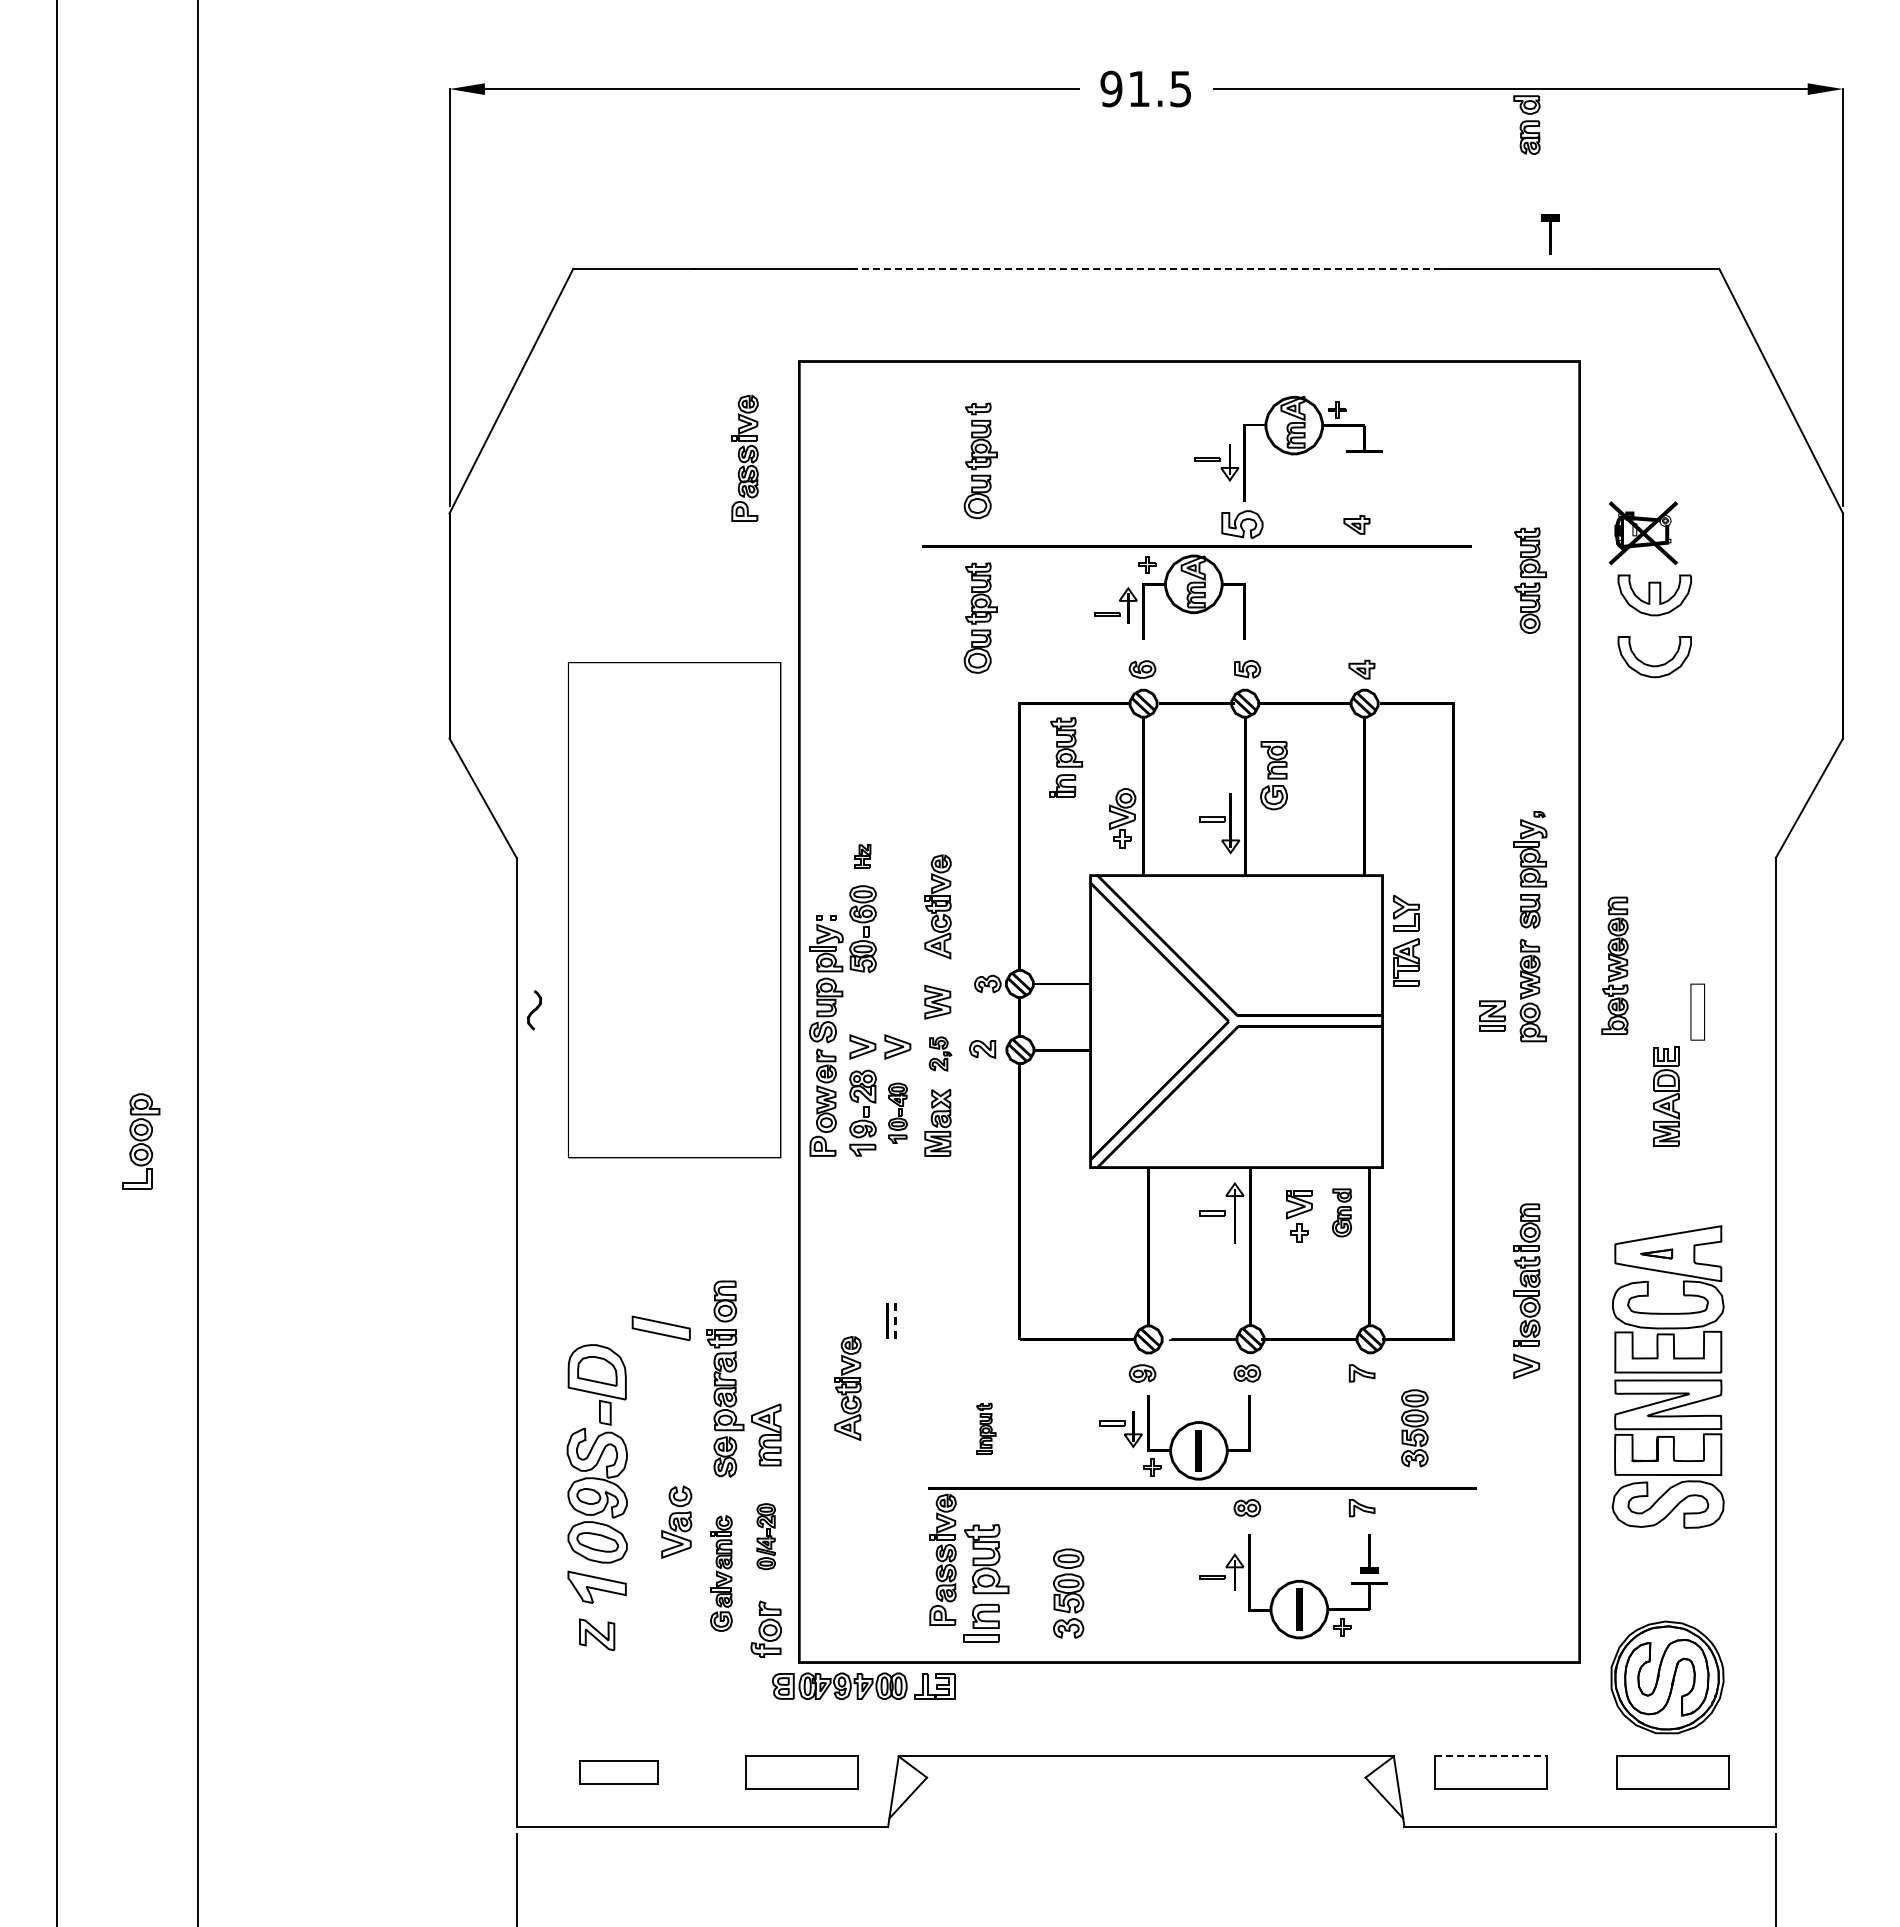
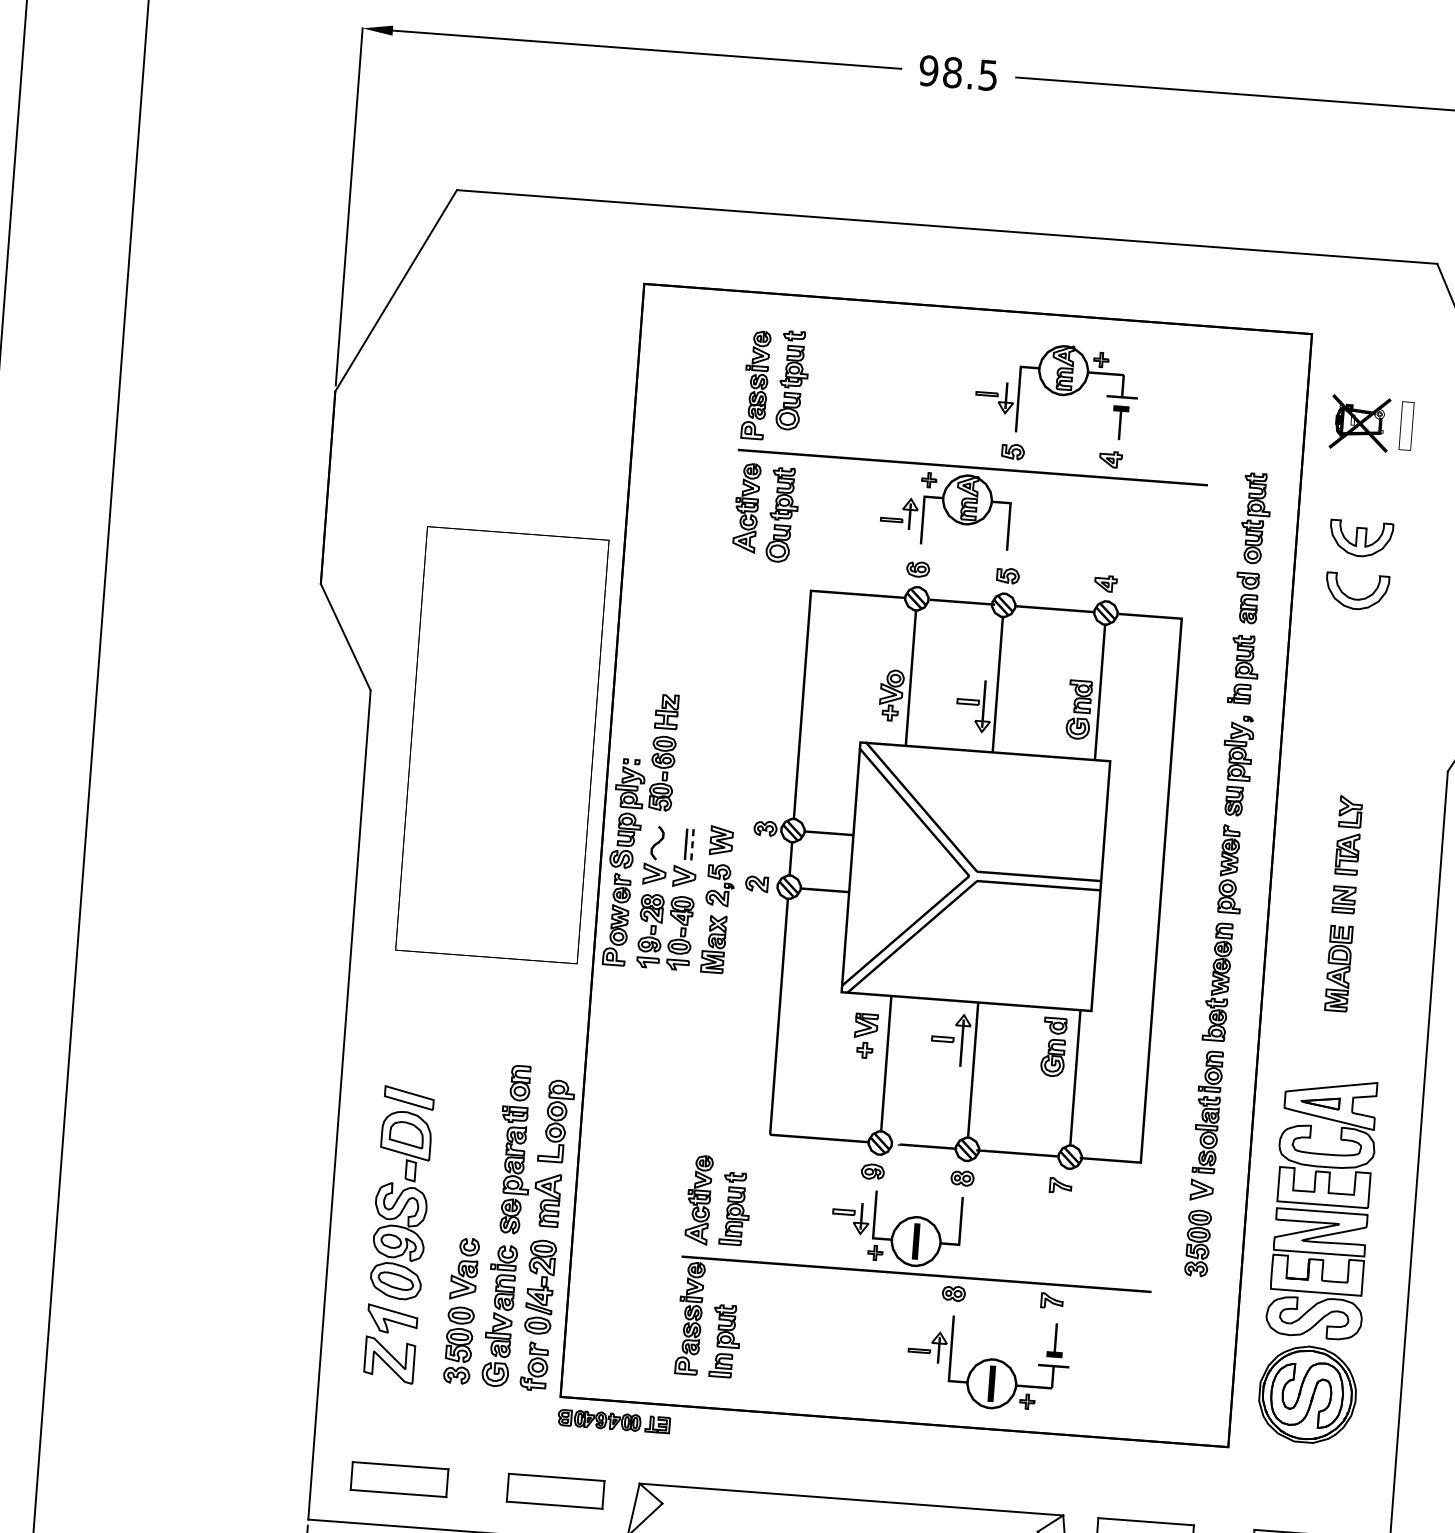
text: (1139, 88) -> (952, 72), 91.5 -> 98.5
part: (1526, 124) -> (1246, 597), moved
part: (1550, 234) -> (1120, 422), moved
line: (1146, 268) -> (947, 226), dashed -> solid
part: (744, 457) -> (755, 384), moved
part: (1242, 524) -> (1013, 451), size x0.62
part: (1642, 533) -> (1359, 423), moved
part: (1065, 757) -> (1243, 669), moved
part: (1273, 775) -> (1078, 709), moved
part: (862, 856) -> (666, 711), size x1.67
part: (937, 906) -> (746, 507), moved
part: (1406, 940) -> (1348, 835), moved
part: (1614, 965) -> (1217, 981), moved
part: (534, 1010) -> (657, 843), moved
part: (1697, 1011) -> (1406, 425), moved
part: (1492, 1015) -> (1344, 899), moved
part: (940, 1053) -> (720, 884), size x1.43
part: (897, 1113) -> (679, 933), size x1.43
part: (141, 1141) -> (556, 1121), moved
part: (1341, 1212) -> (1053, 1046), size x1.43
part: (1299, 1216) -> (865, 1036), moved
part: (1656, 1253) -> (1320, 1102), size x1.43
part: (891, 1320) -> (689, 843), moved
part: (660, 1328) -> (408, 1098), moved
part: (847, 1388) -> (698, 1199), moved
part: (985, 1428) -> (734, 1208), size x1.67
part: (1414, 1428) -> (1197, 1243), moved
part: (765, 1536) -> (539, 1286), size x1.67
part: (721, 1573) -> (499, 1315), size x1.43
part: (985, 1582) -> (725, 1340), size x0.71
part: (1068, 1593) -> (458, 1345), moved
part: (596, 1634) -> (388, 1359), size x1.67
part: (1667, 1677) -> (1307, 1394), moved
part: (863, 1686) -> (614, 1421), size x0.71
line: (1490, 1756) -> (1145, 1521), dashed -> solid
part: (618, 1772) -> (398, 1479), size x1.43

